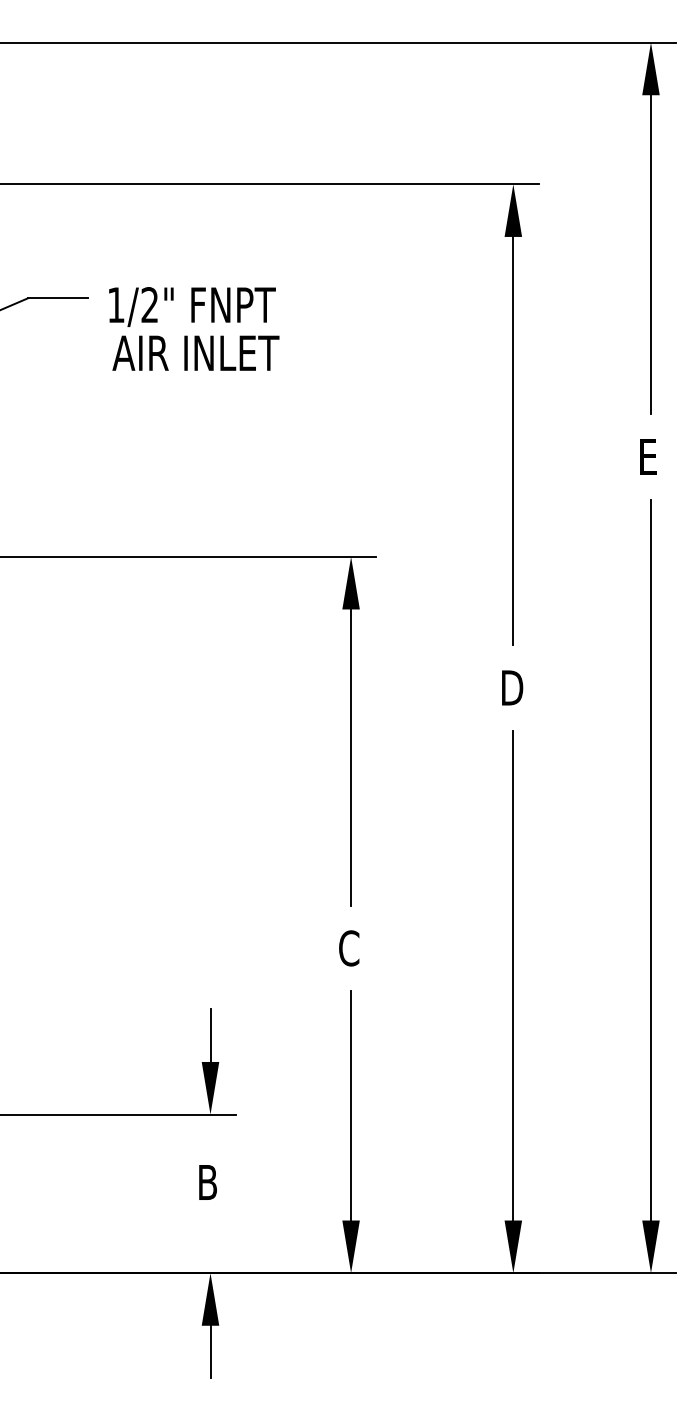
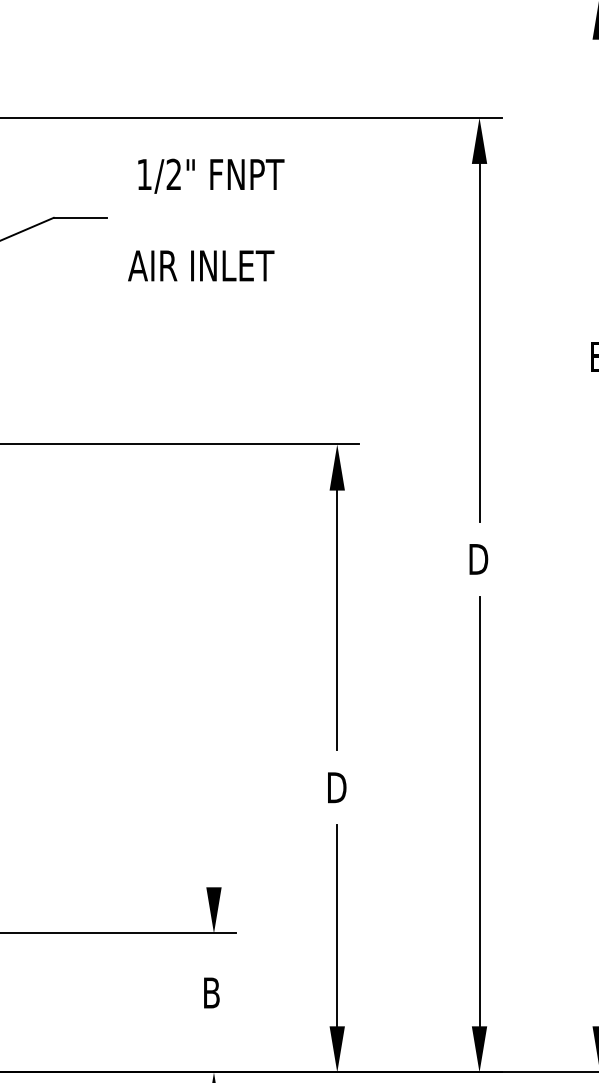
text: (192, 306) -> (211, 175), moved
text: (350, 948) -> (336, 787), C -> D
line: (210, 1035) -> (213, 864), removed

